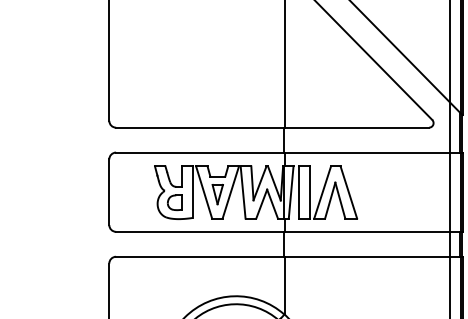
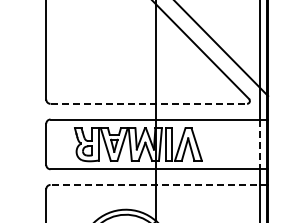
line: (273, 127) -> (149, 103), solid -> dashed
line: (450, 192) -> (260, 144), solid -> dashed
line: (289, 256) -> (159, 184), solid -> dashed

